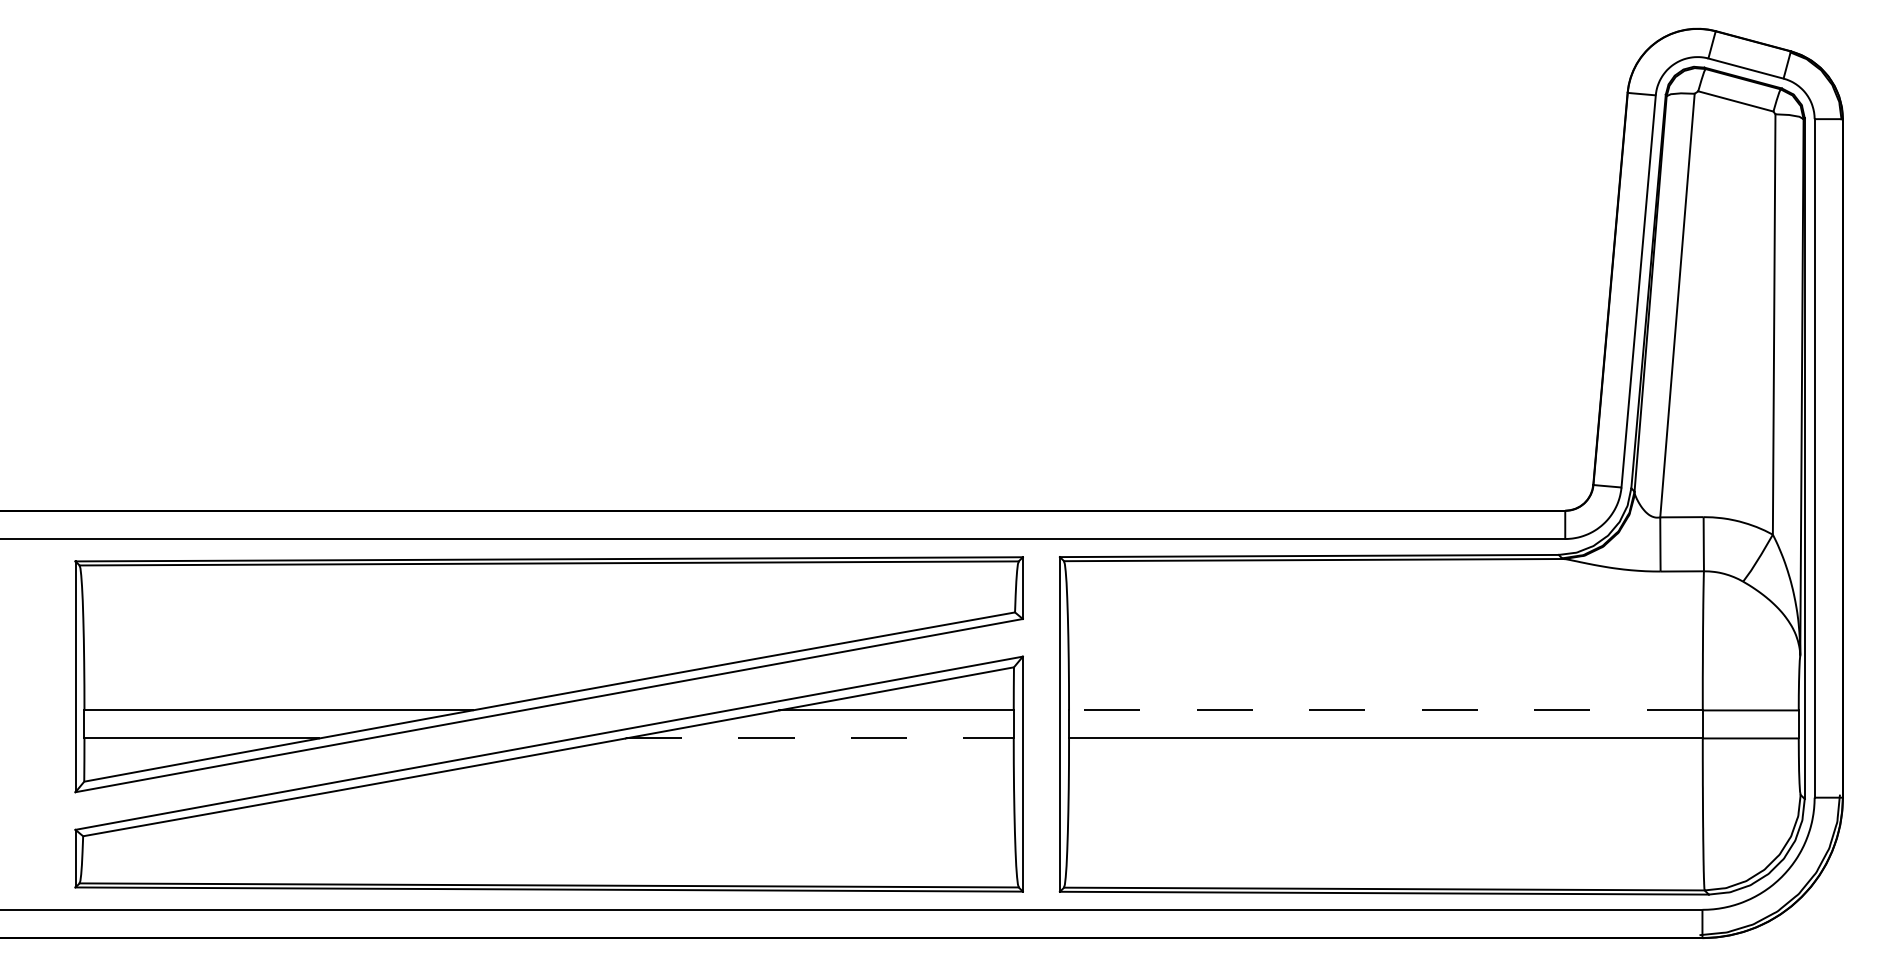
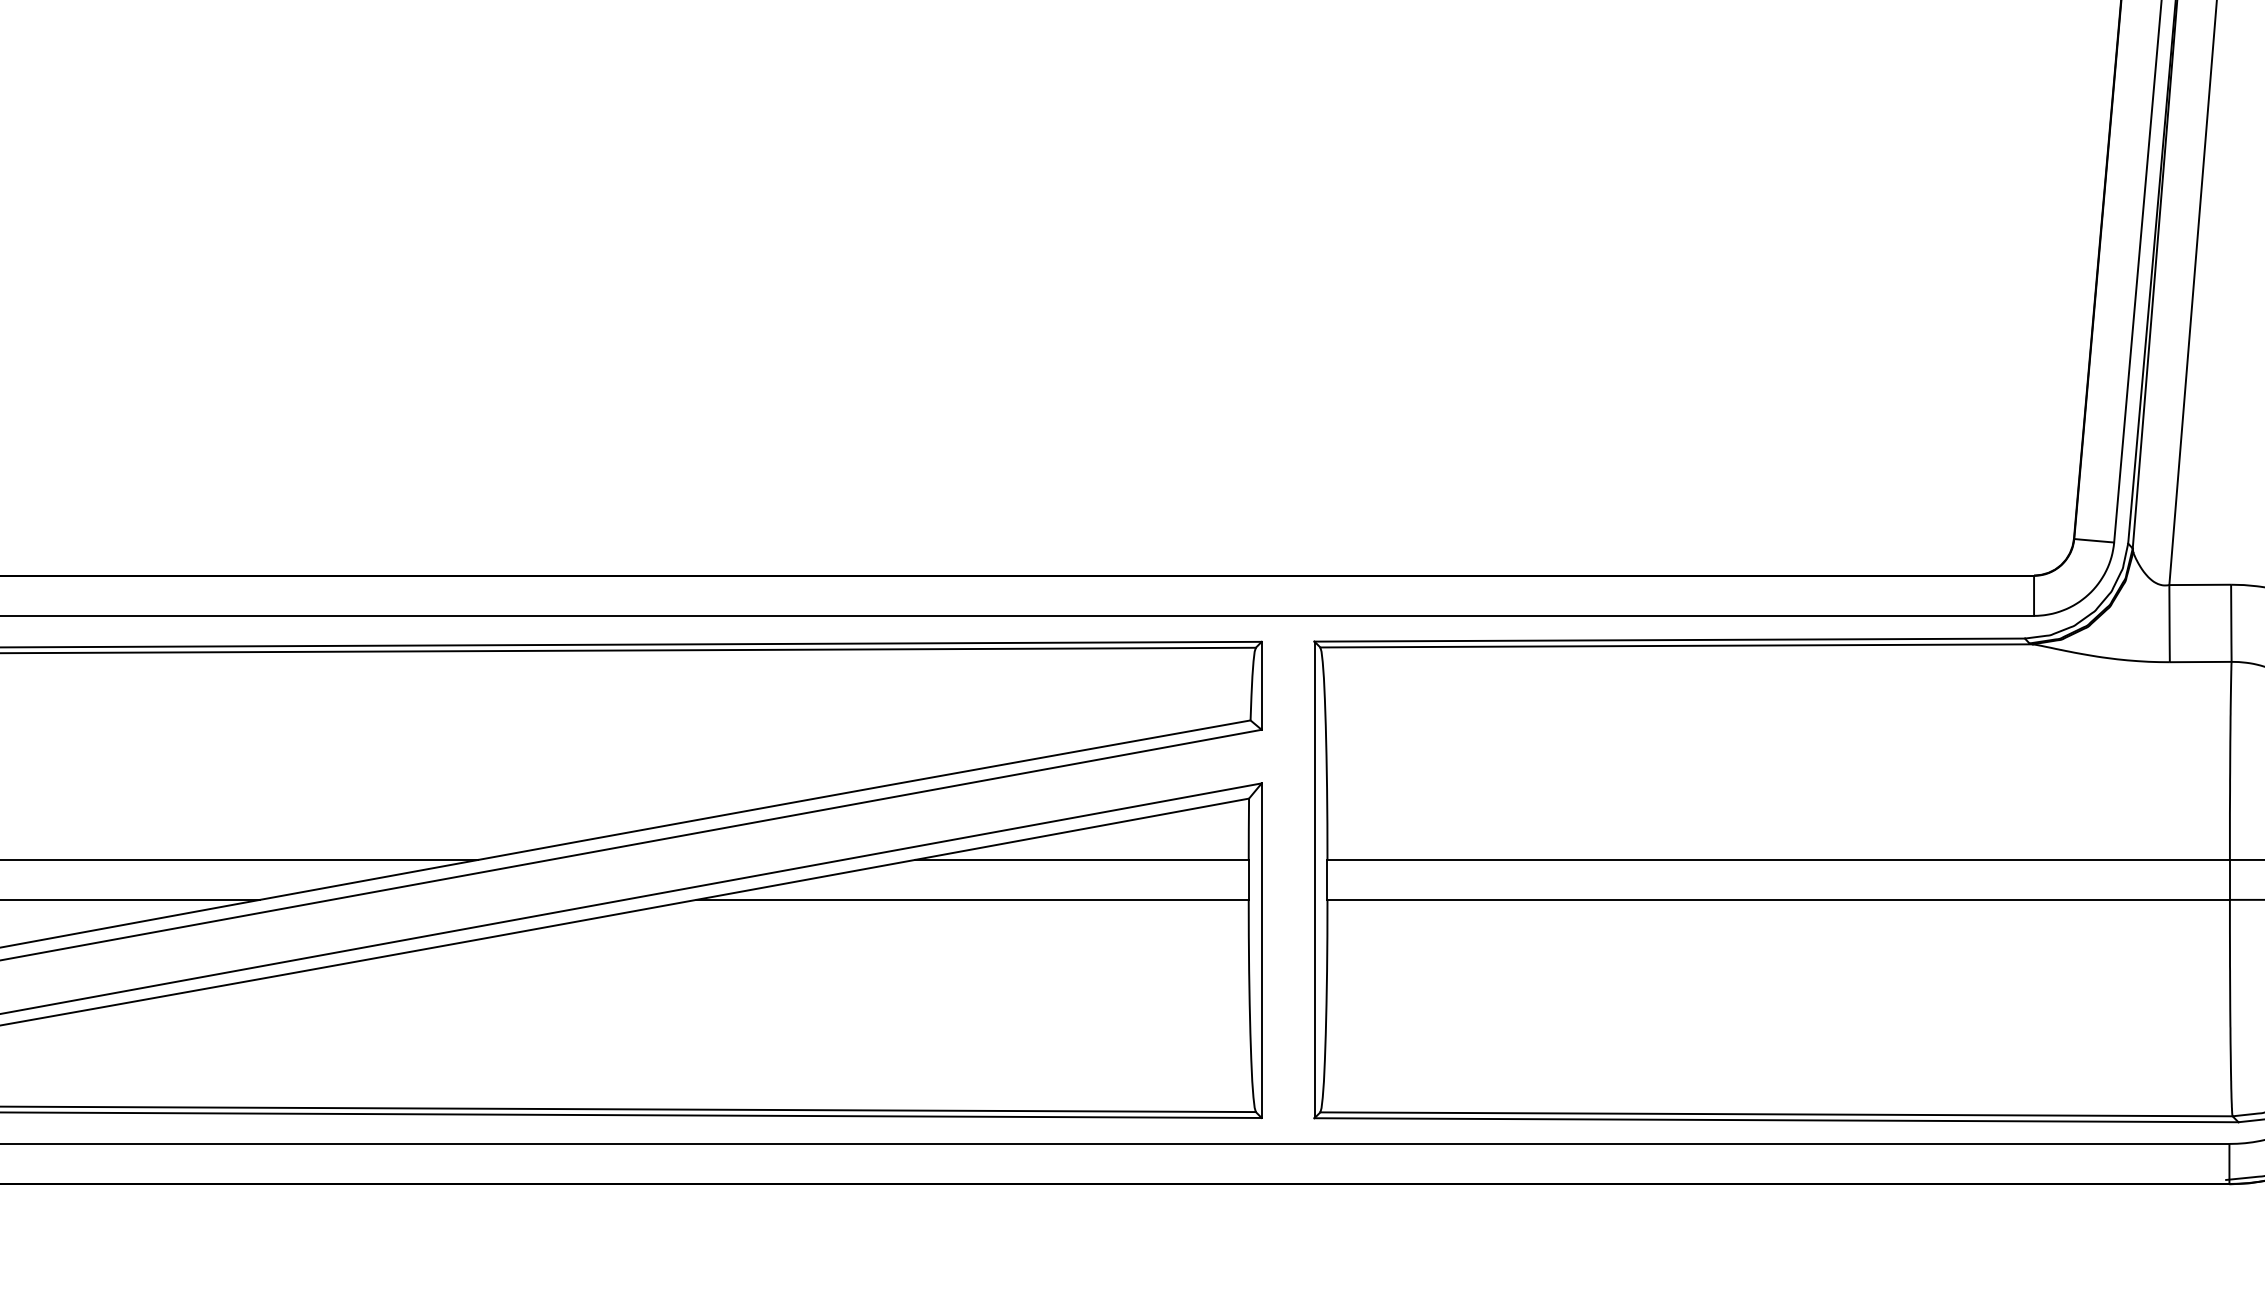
line: (1385, 710) -> (1778, 860), dashed -> solid
line: (819, 738) -> (972, 899), dashed -> solid

